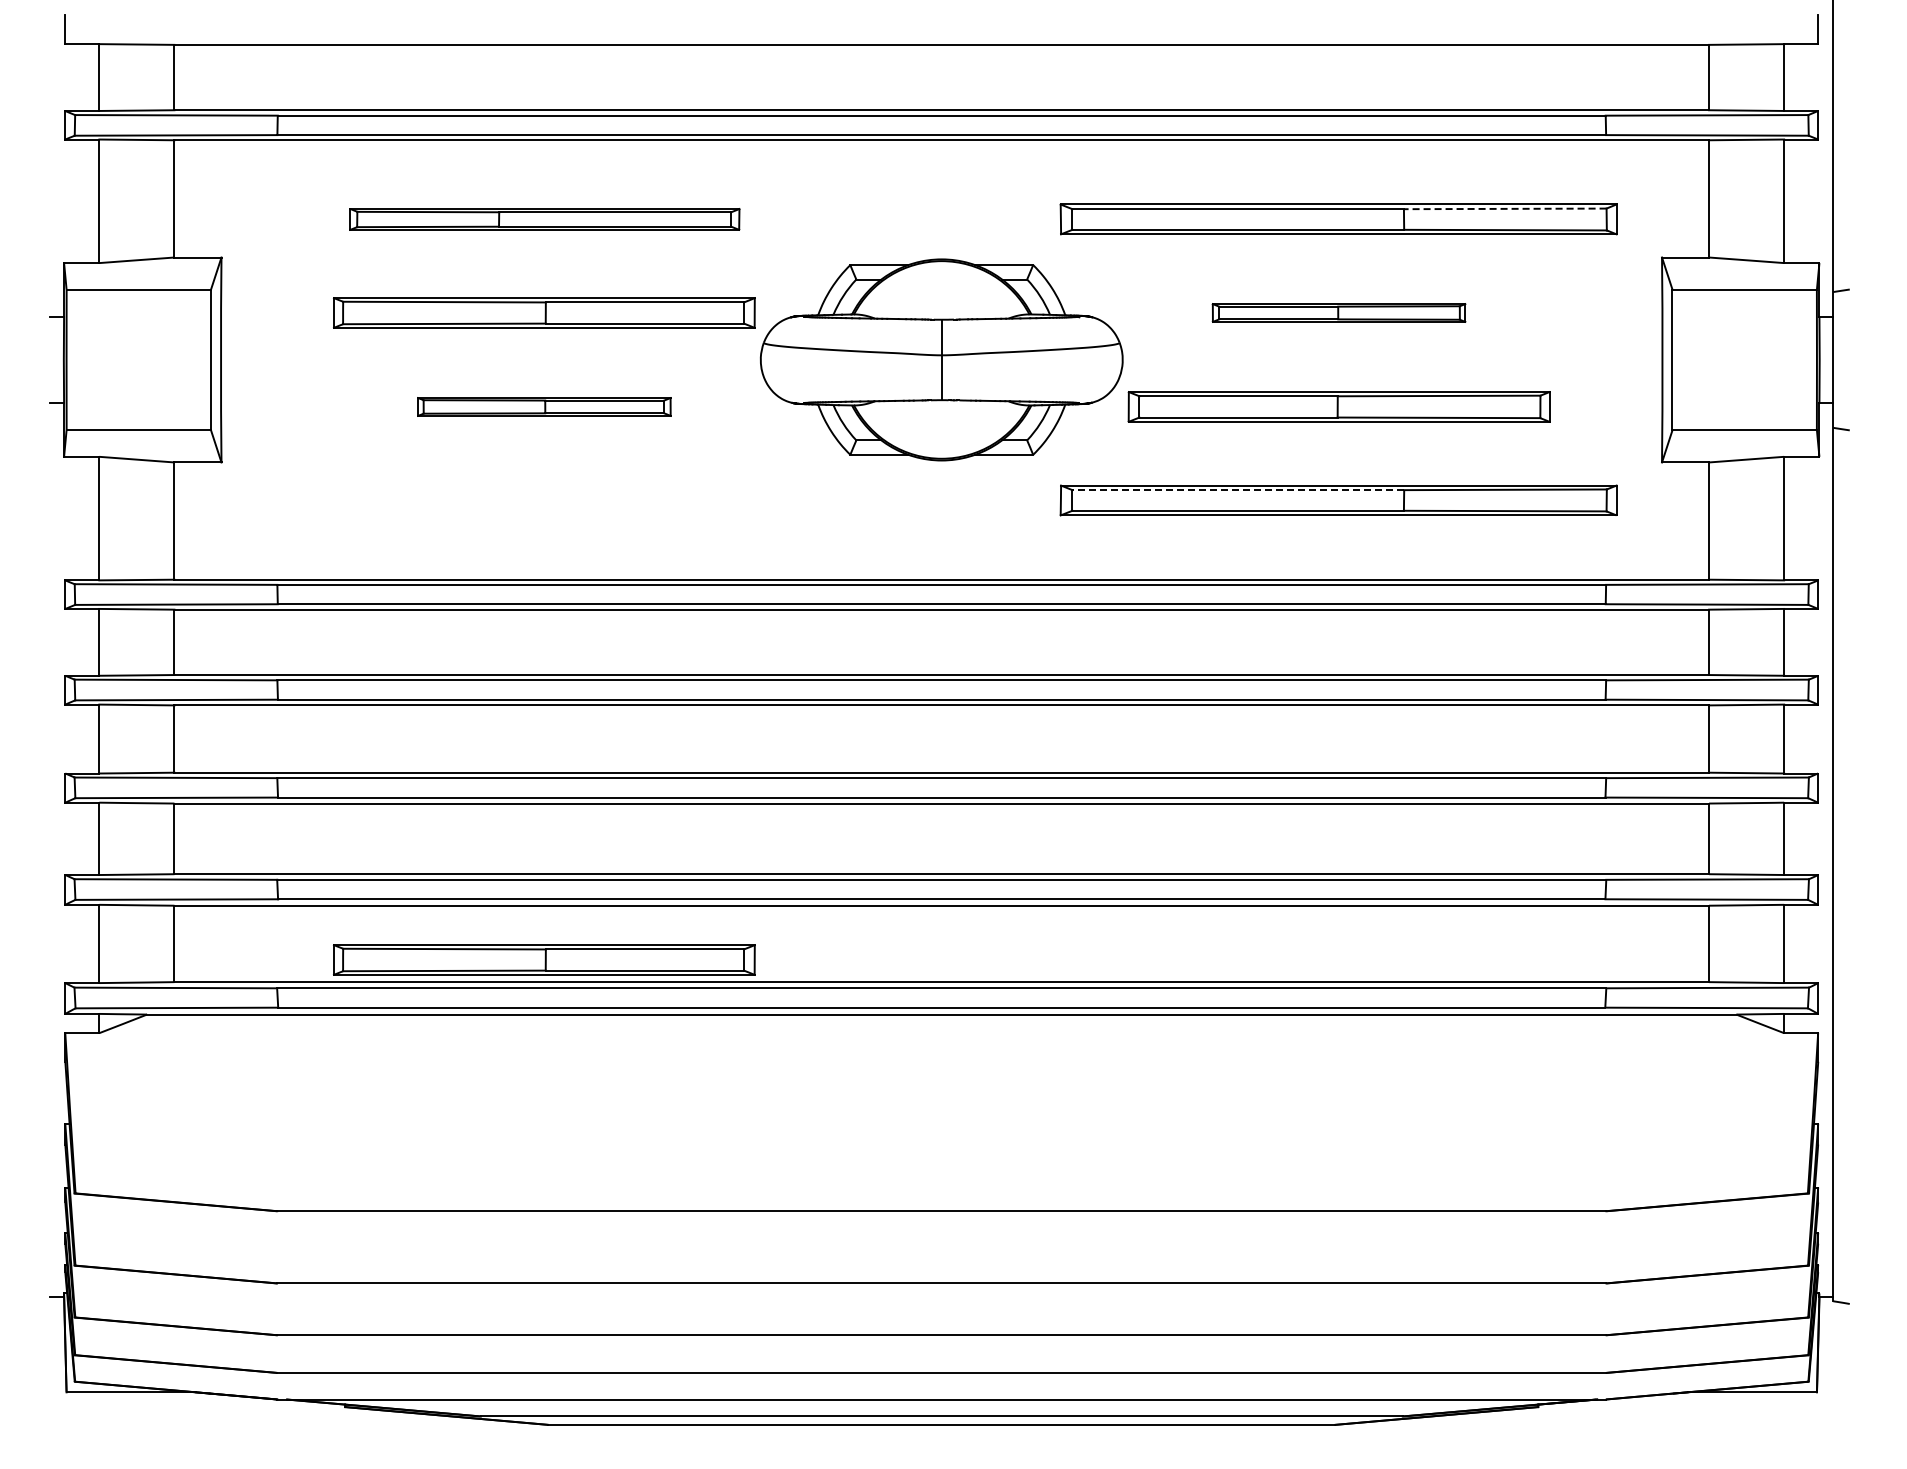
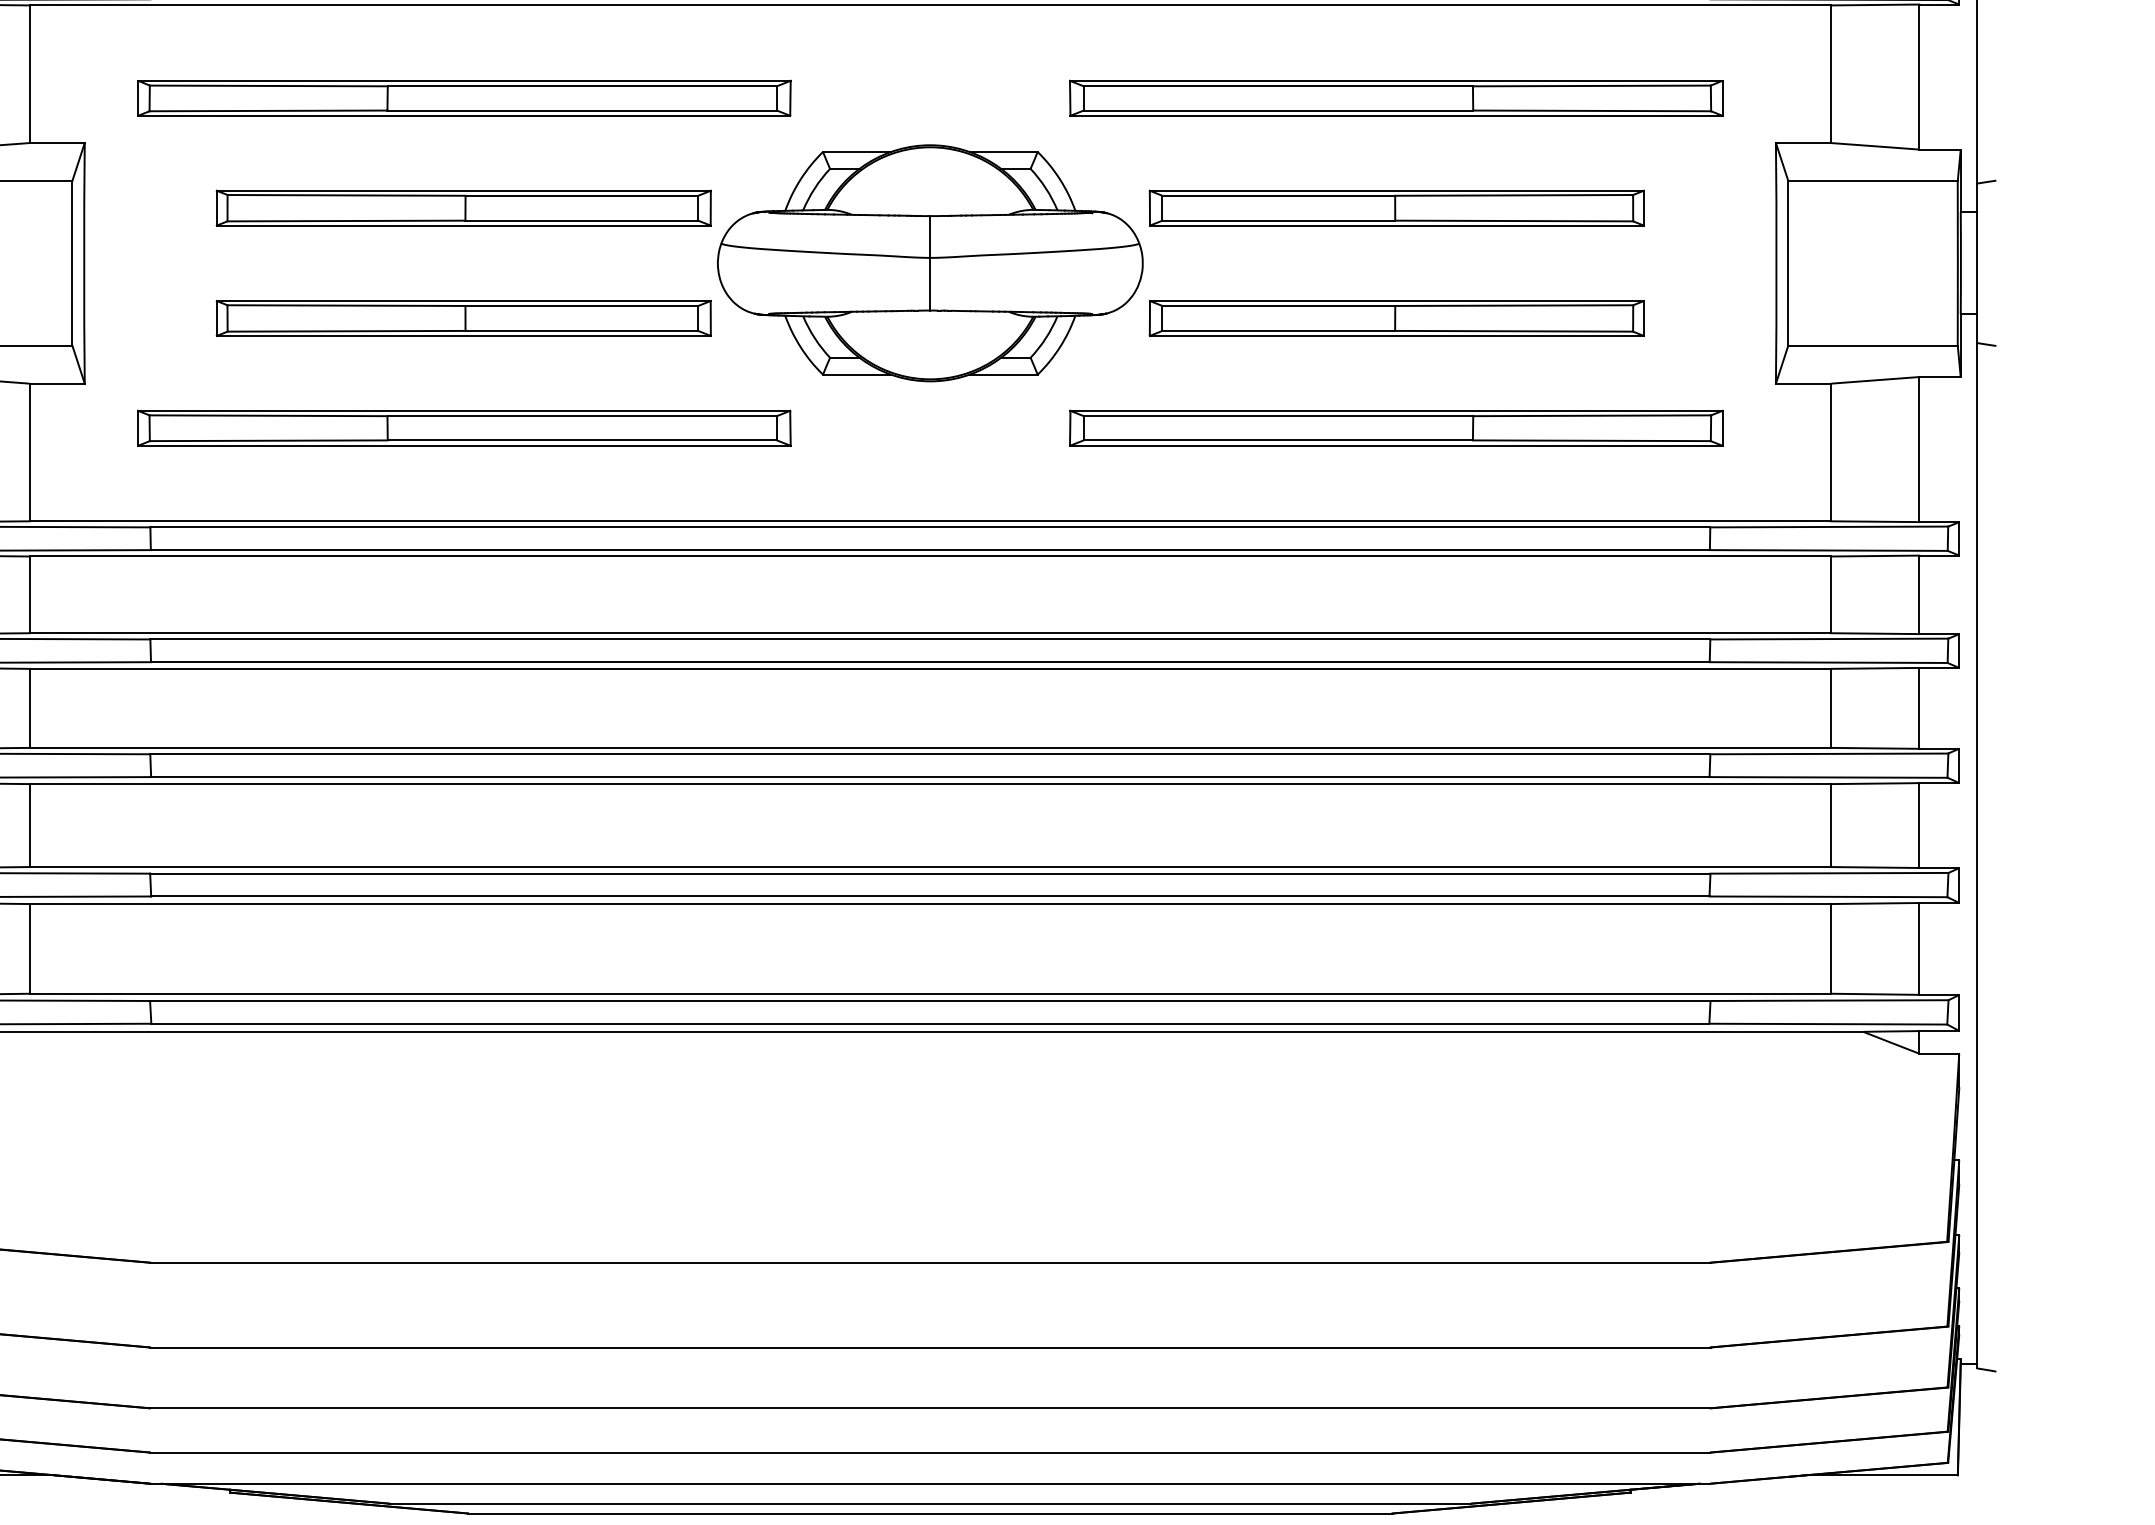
line: (1504, 208) -> (1591, 85), dashed -> solid
part: (544, 219) -> (463, 98), size x1.43
part: (1338, 312) -> (1396, 207), size x1.67
part: (544, 406) -> (463, 317), size x1.67
line: (1238, 490) -> (1278, 416), dashed -> solid
part: (544, 500) -> (463, 428), added
part: (544, 959) -> (463, 967), removed

